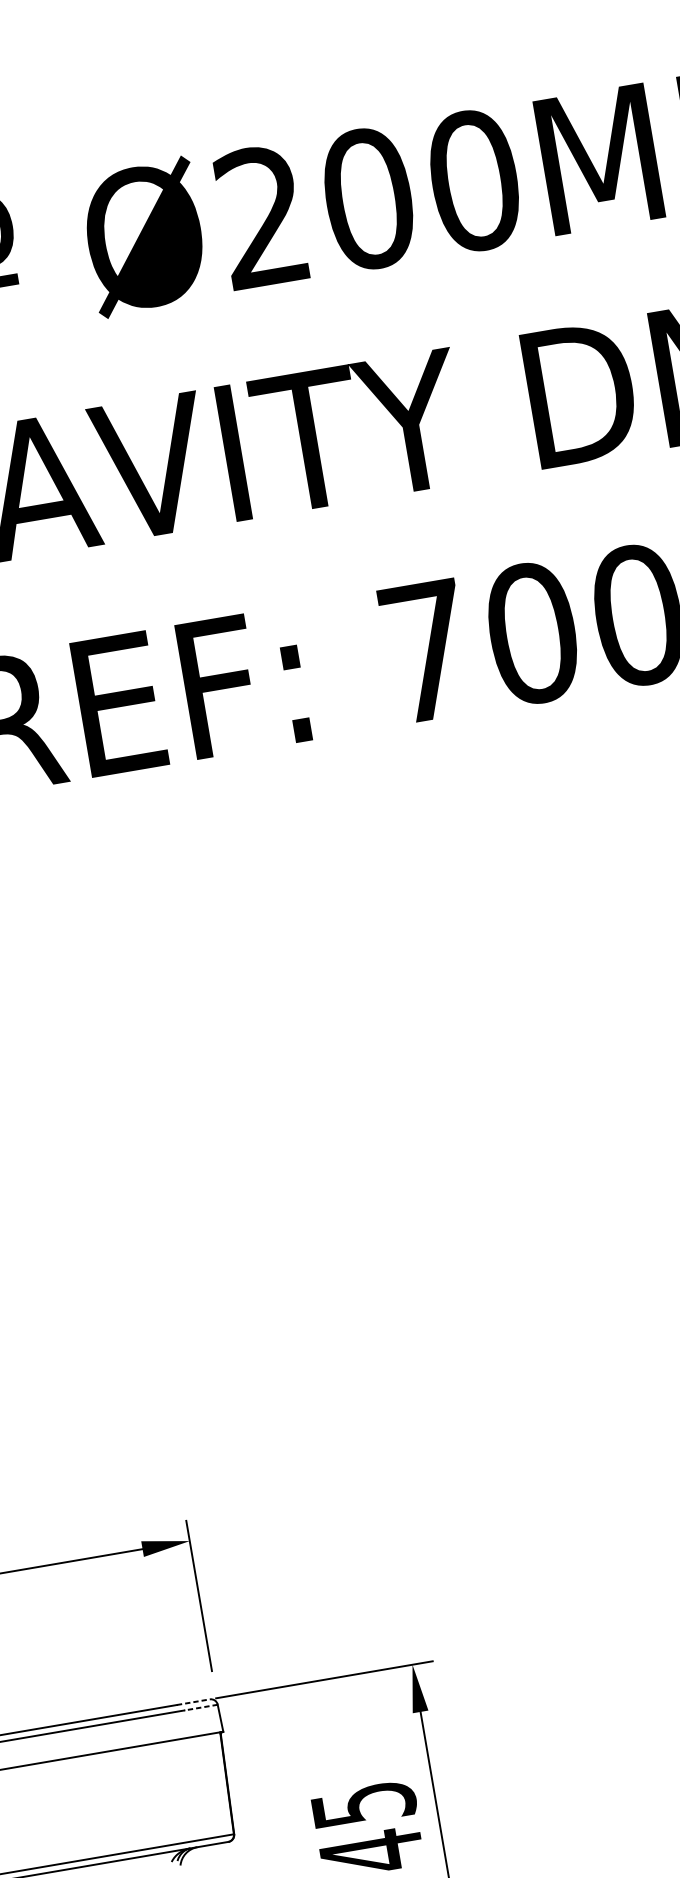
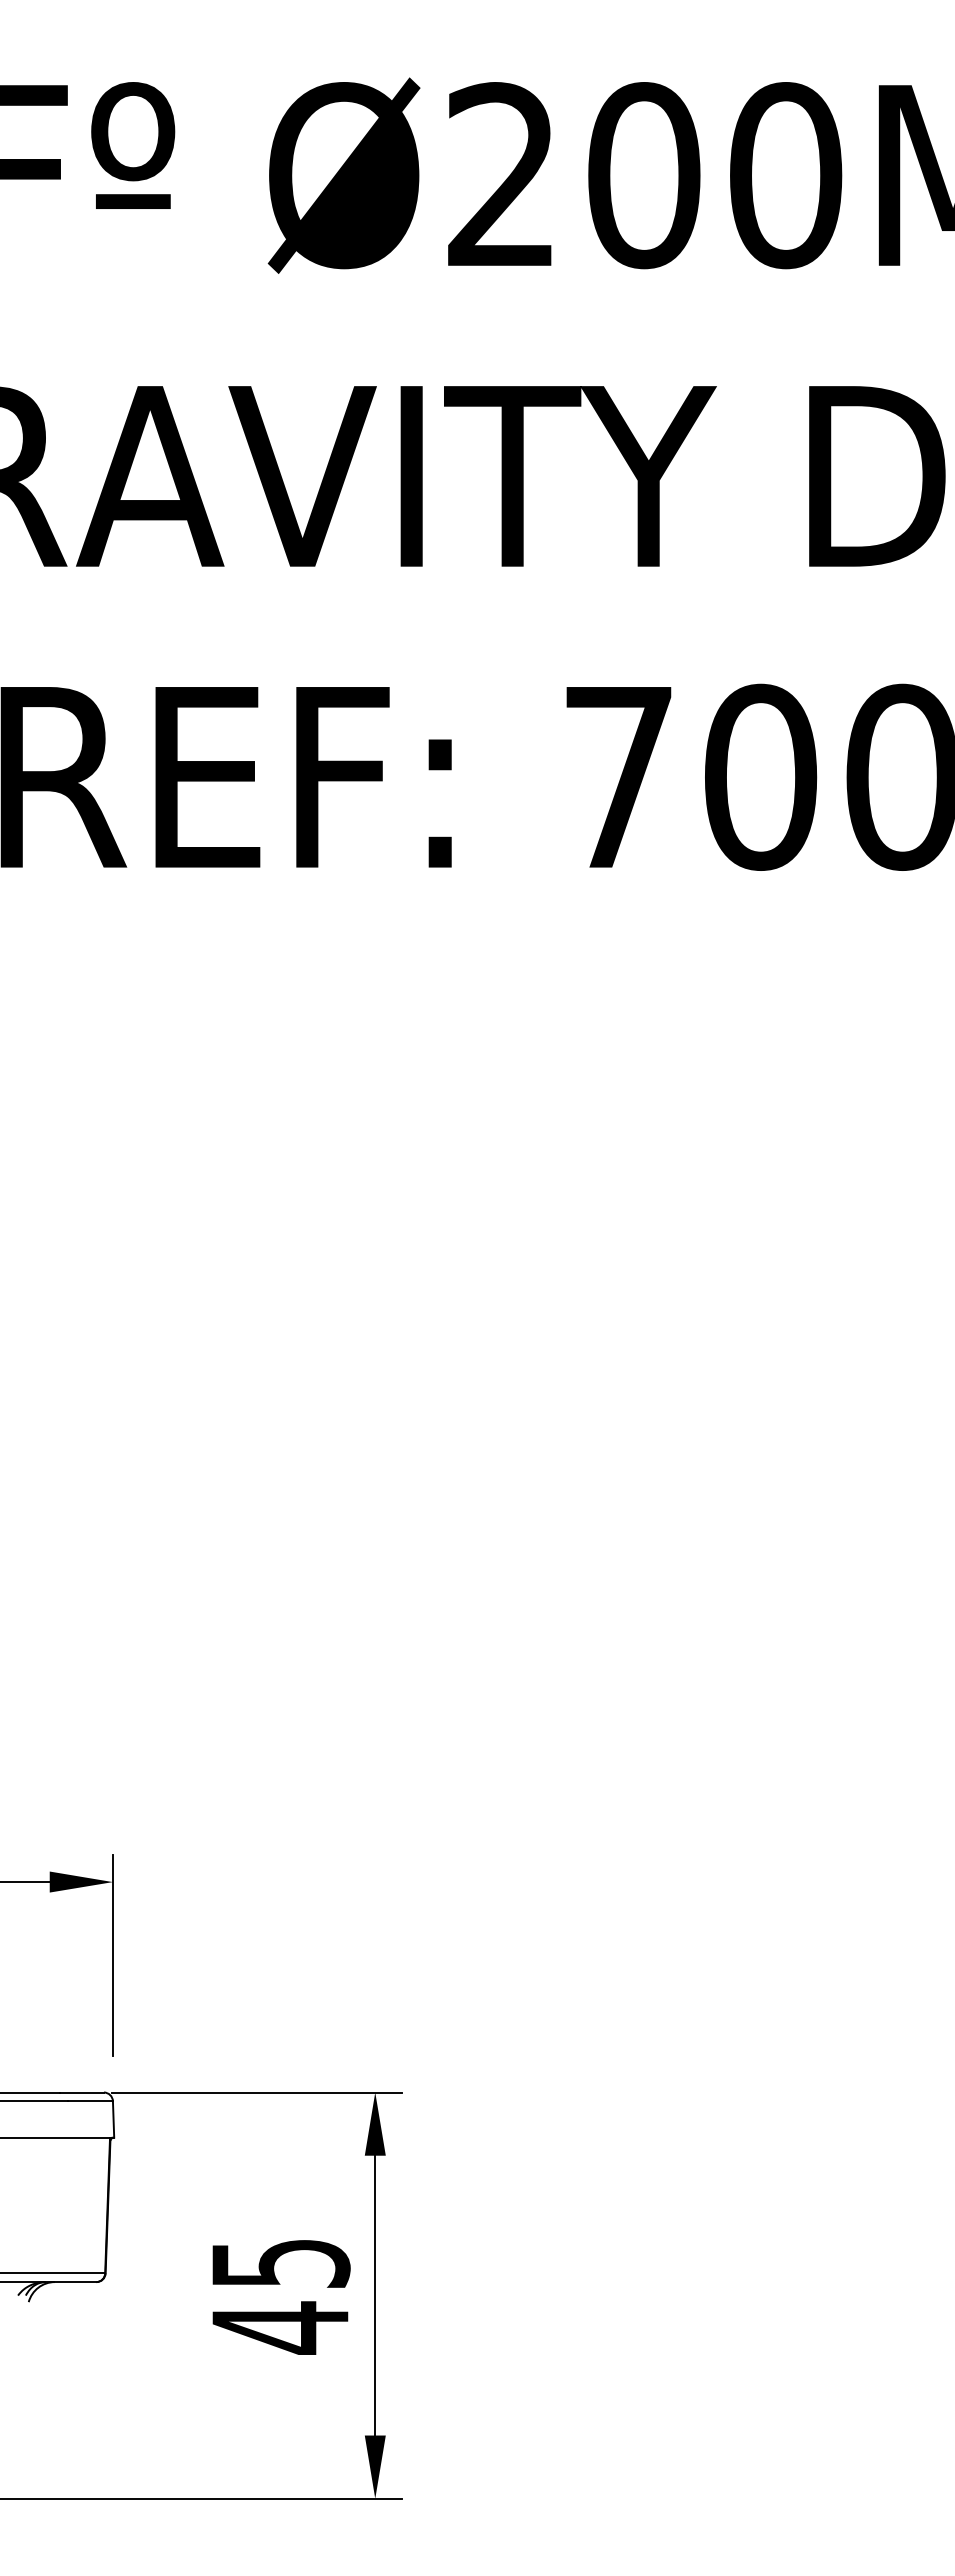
line: (193, 1702) -> (82, 2092), dashed -> solid
line: (201, 1707) -> (90, 2101), dashed -> solid

